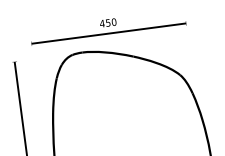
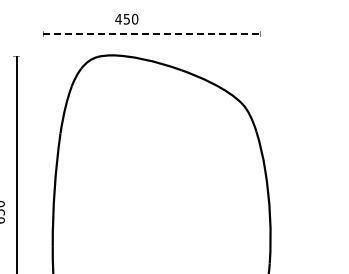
text: (107, 22) -> (126, 18), moved
line: (109, 33) -> (152, 34), solid -> dashed

